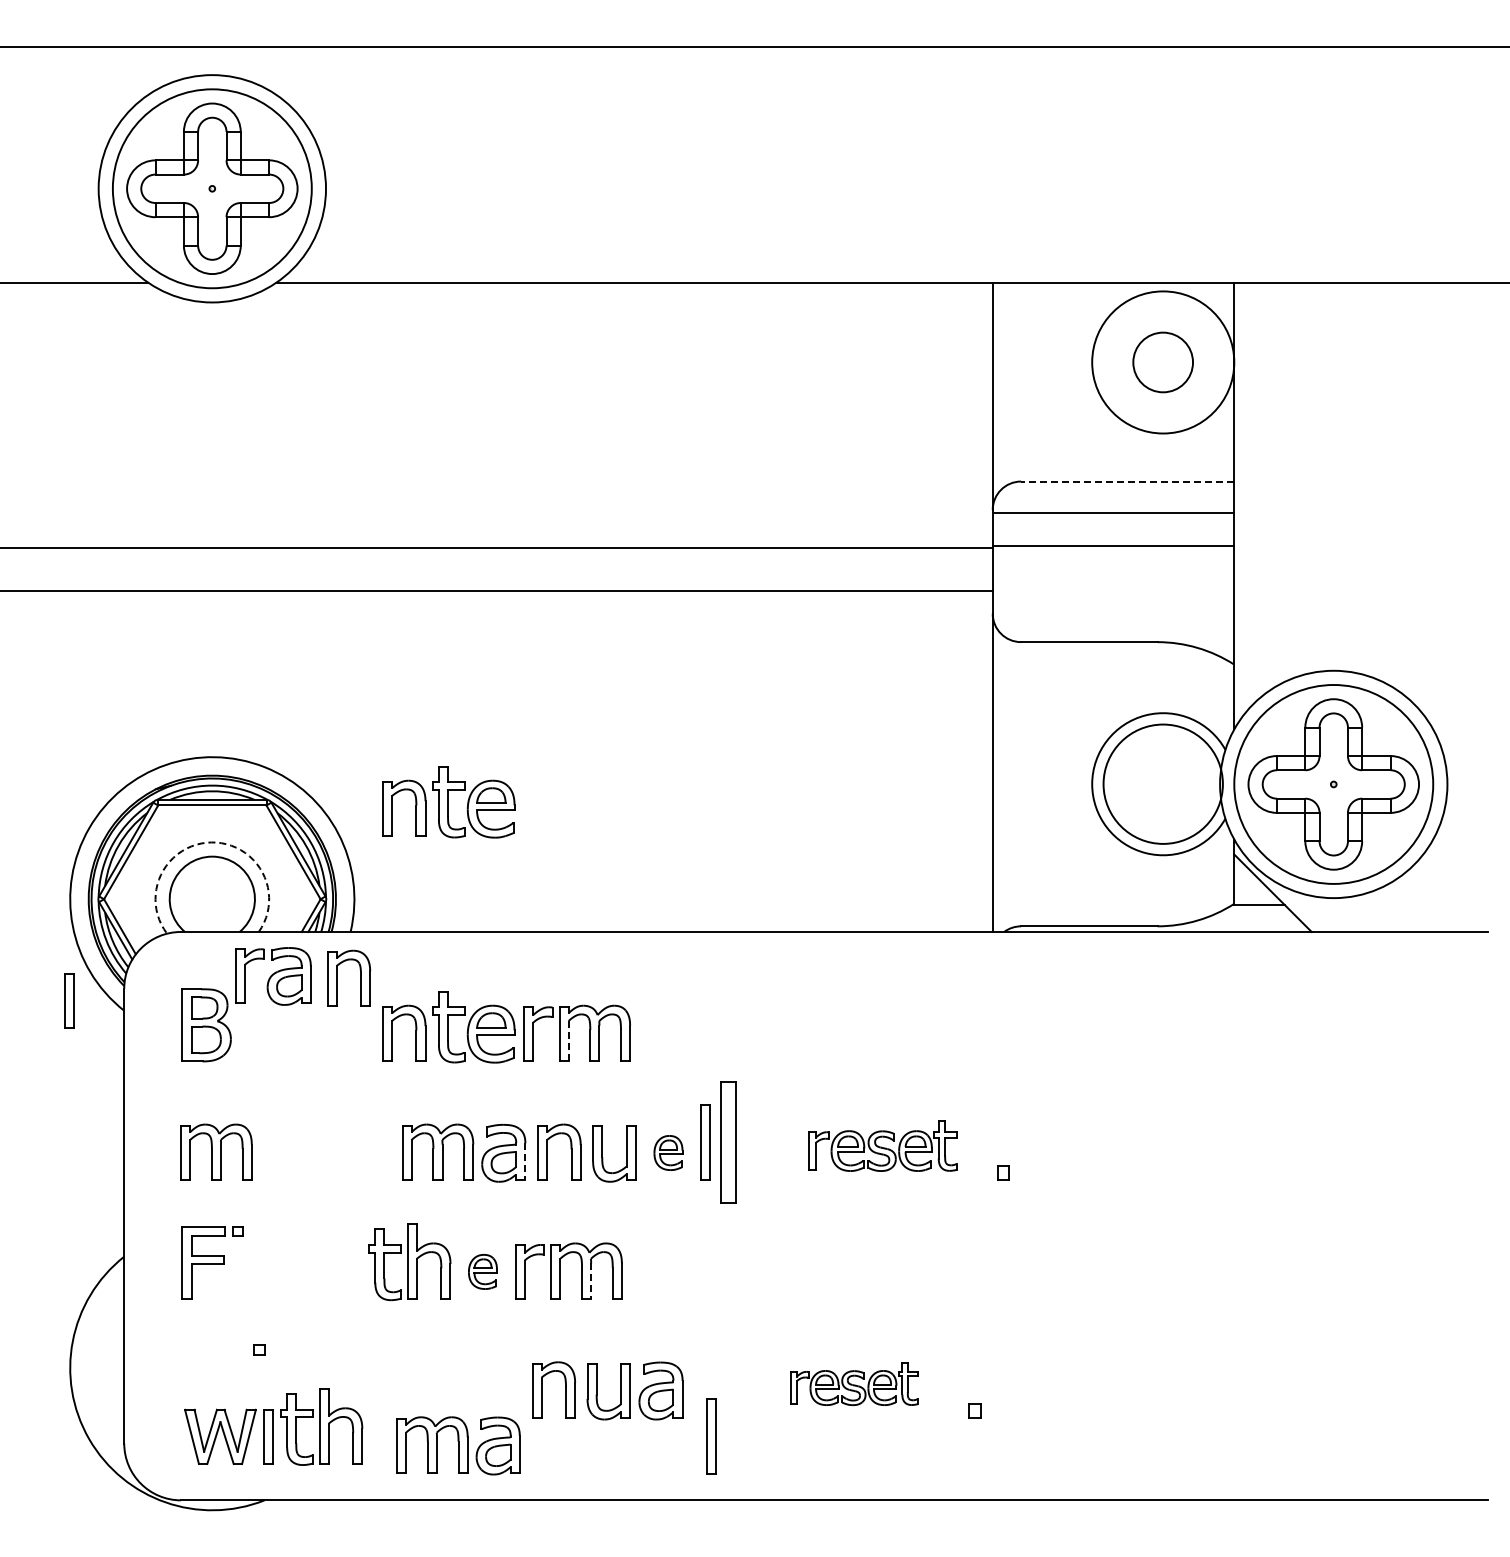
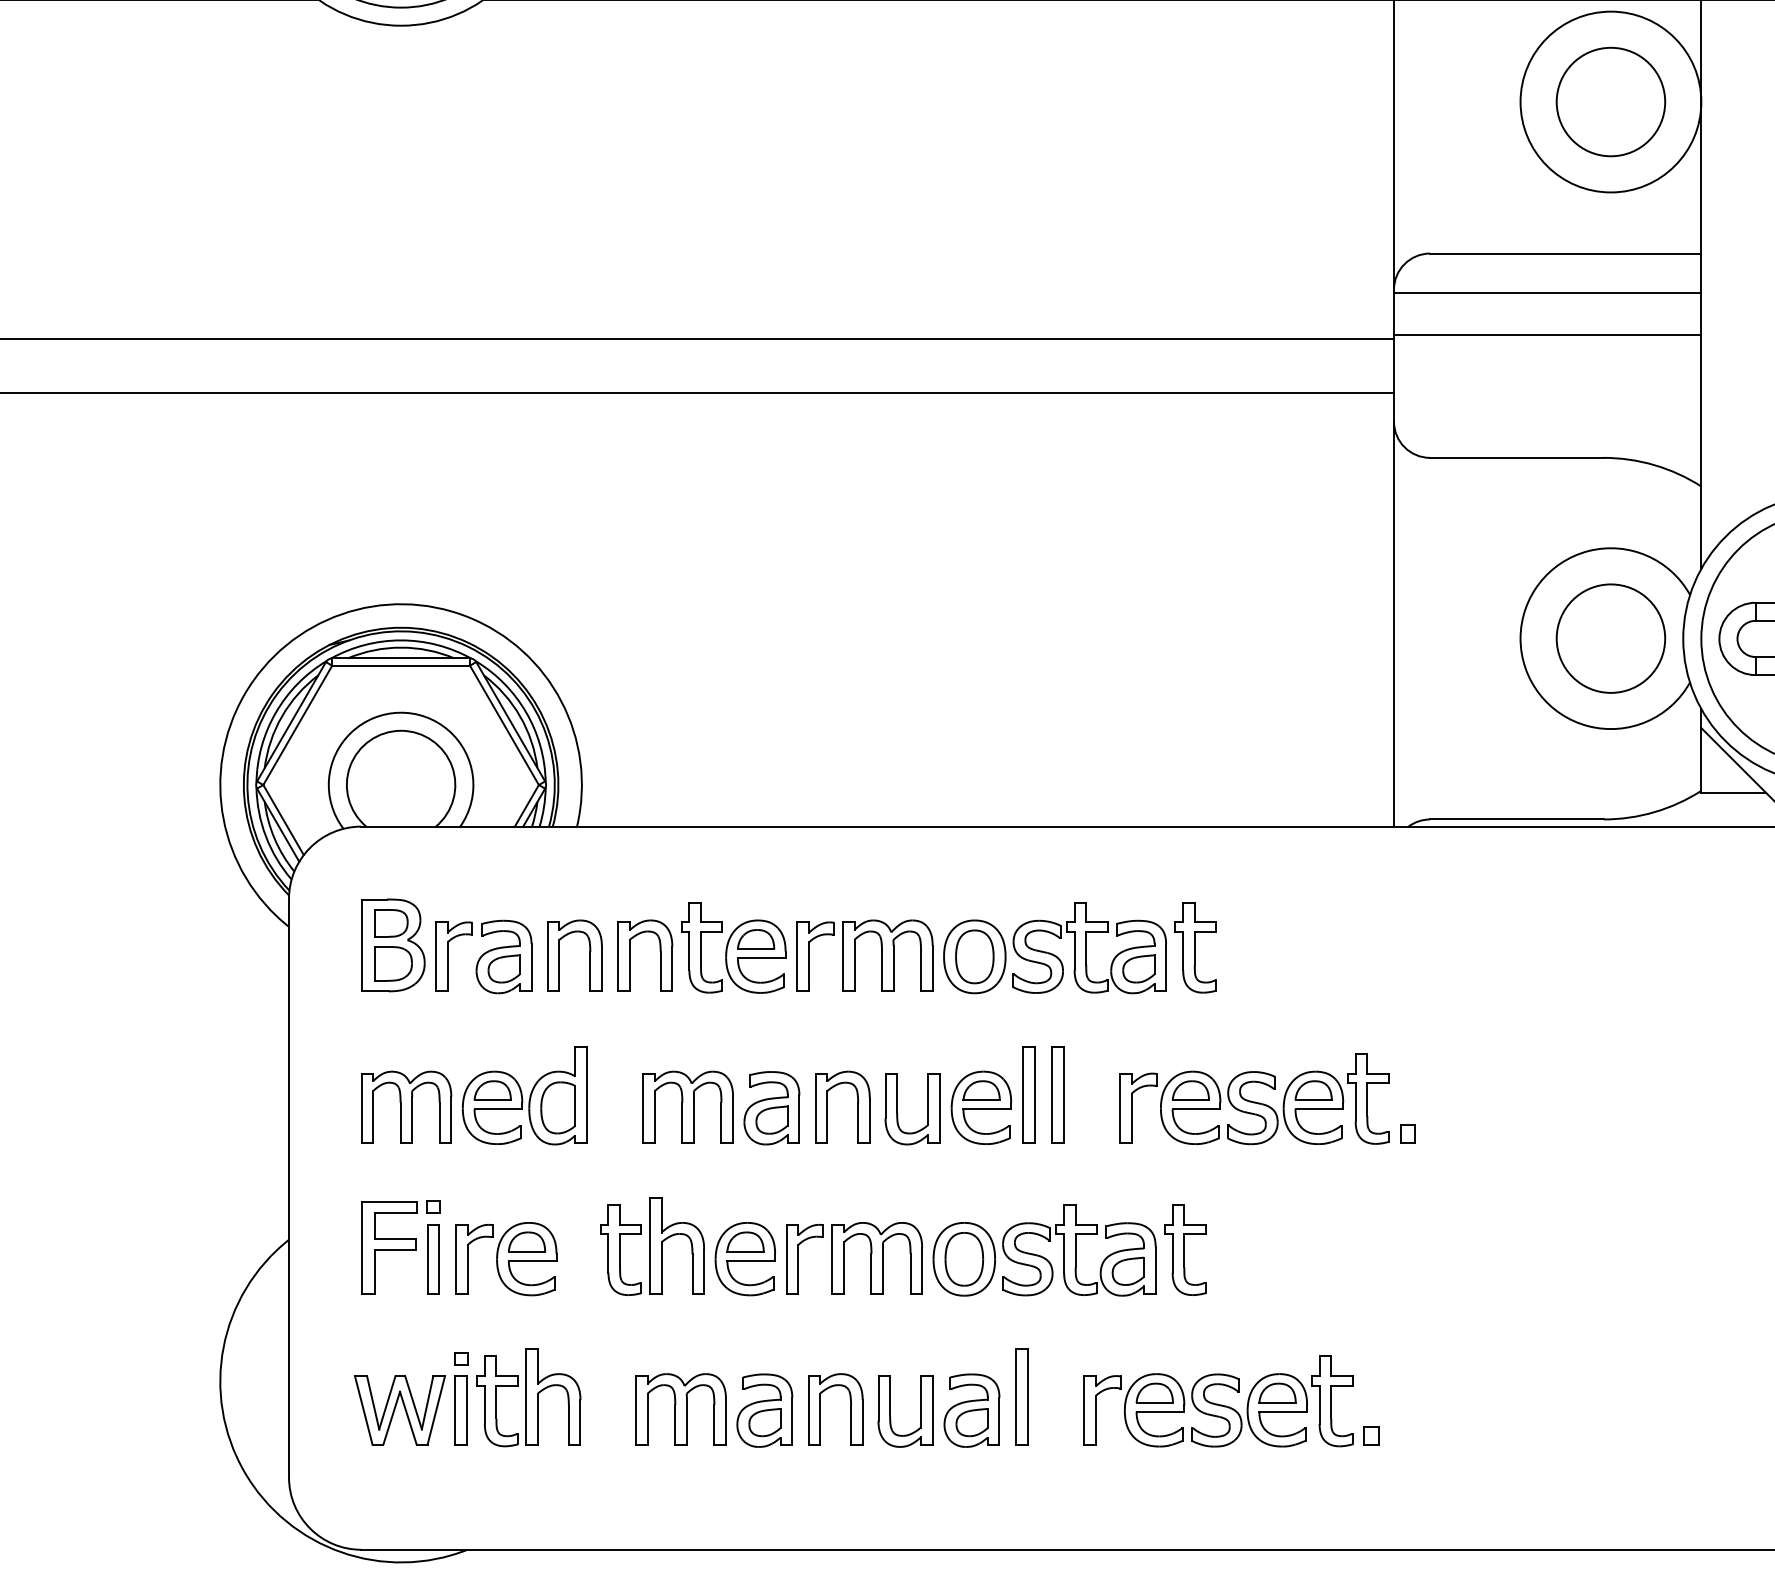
circle: (1162, 362) -> (1610, 102), size x1.43
line: (1127, 481) -> (1565, 253), dashed -> solid
circle: (1162, 783) -> (1610, 637), size x0.71
part: (448, 802) -> (701, 661), removed
arc: (211, 842) -> (400, 712), dashed -> solid
part: (273, 976) -> (484, 957), moved
part: (360, 977) -> (589, 954), moved
part: (69, 1000) -> (433, 1258), moved
part: (745, 1027) -> (1079, 948), added
line: (568, 1041) -> (854, 965), dashed -> solid
part: (728, 1142) -> (1057, 1094), size x0.62
part: (309, 1143) -> (524, 1095), added
part: (882, 1146) -> (1253, 1099), size x1.43
part: (668, 1152) -> (981, 1107), size x1.67
line: (525, 1161) -> (799, 1118), dashed -> solid
part: (737, 1264) -> (1069, 1249), added
part: (295, 1271) -> (506, 1258), added
part: (482, 1271) -> (744, 1258), size x1.67
line: (591, 1281) -> (883, 1271), dashed -> solid
part: (854, 1383) -> (1218, 1401), size x1.67
part: (273, 1426) -> (467, 1397), moved
part: (711, 1436) -> (1022, 1397), moved
part: (458, 1445) -> (714, 1410), moved

